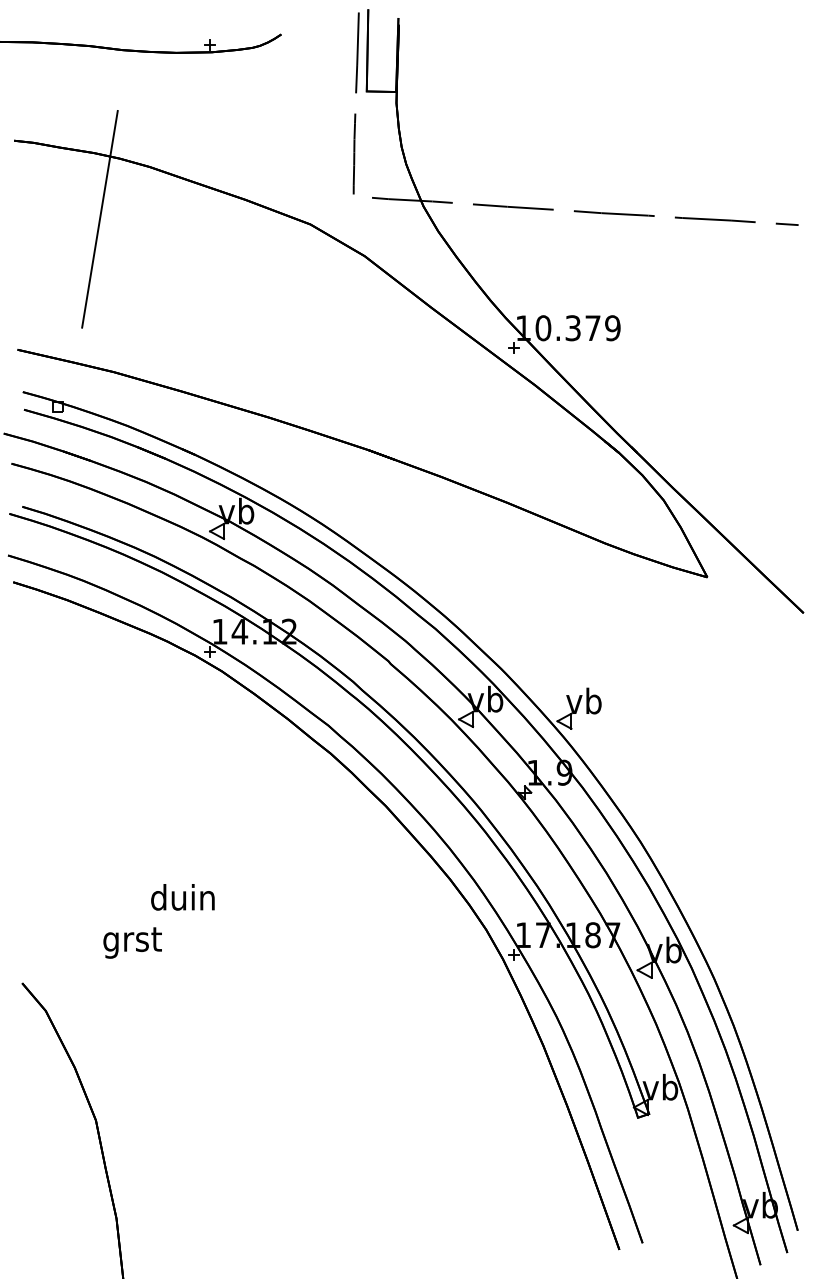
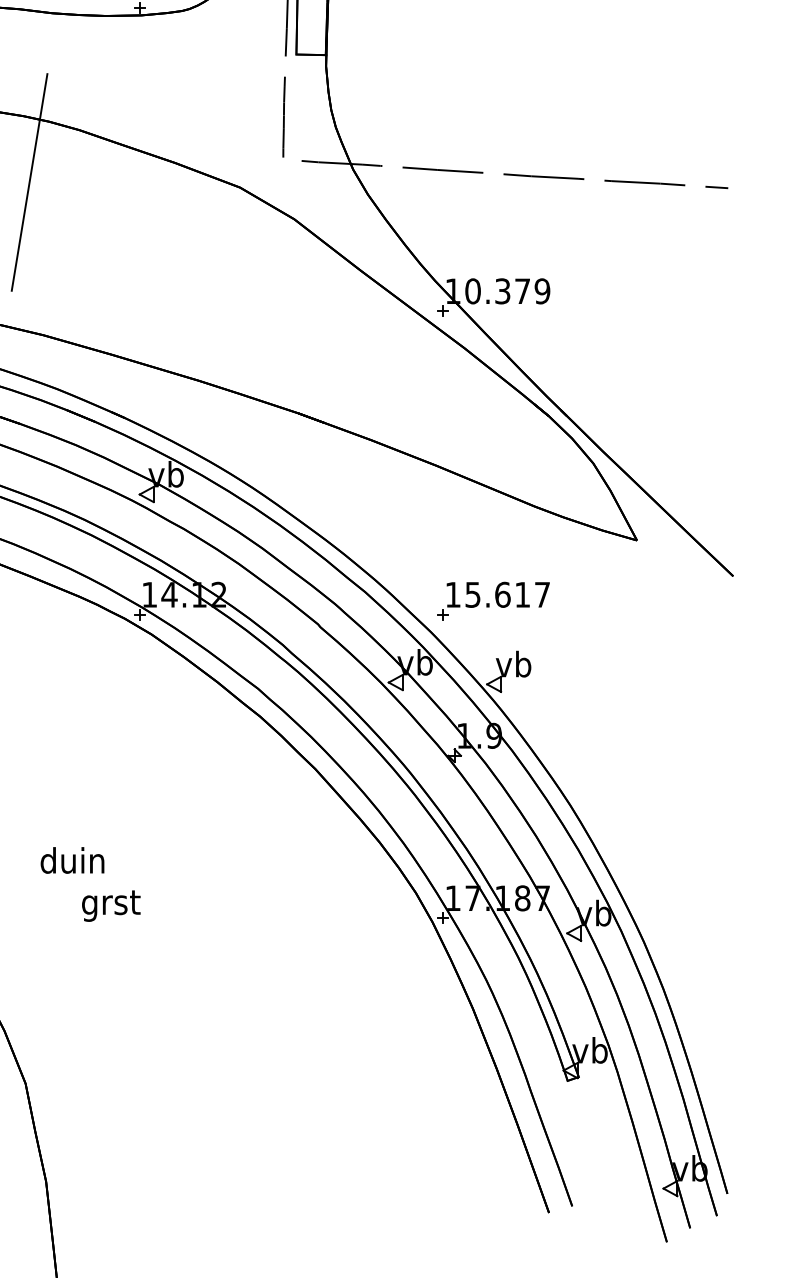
part: (564, 637) -> (494, 600), added
text: (182, 897) -> (72, 860), moved
text: (132, 942) -> (111, 905), moved

